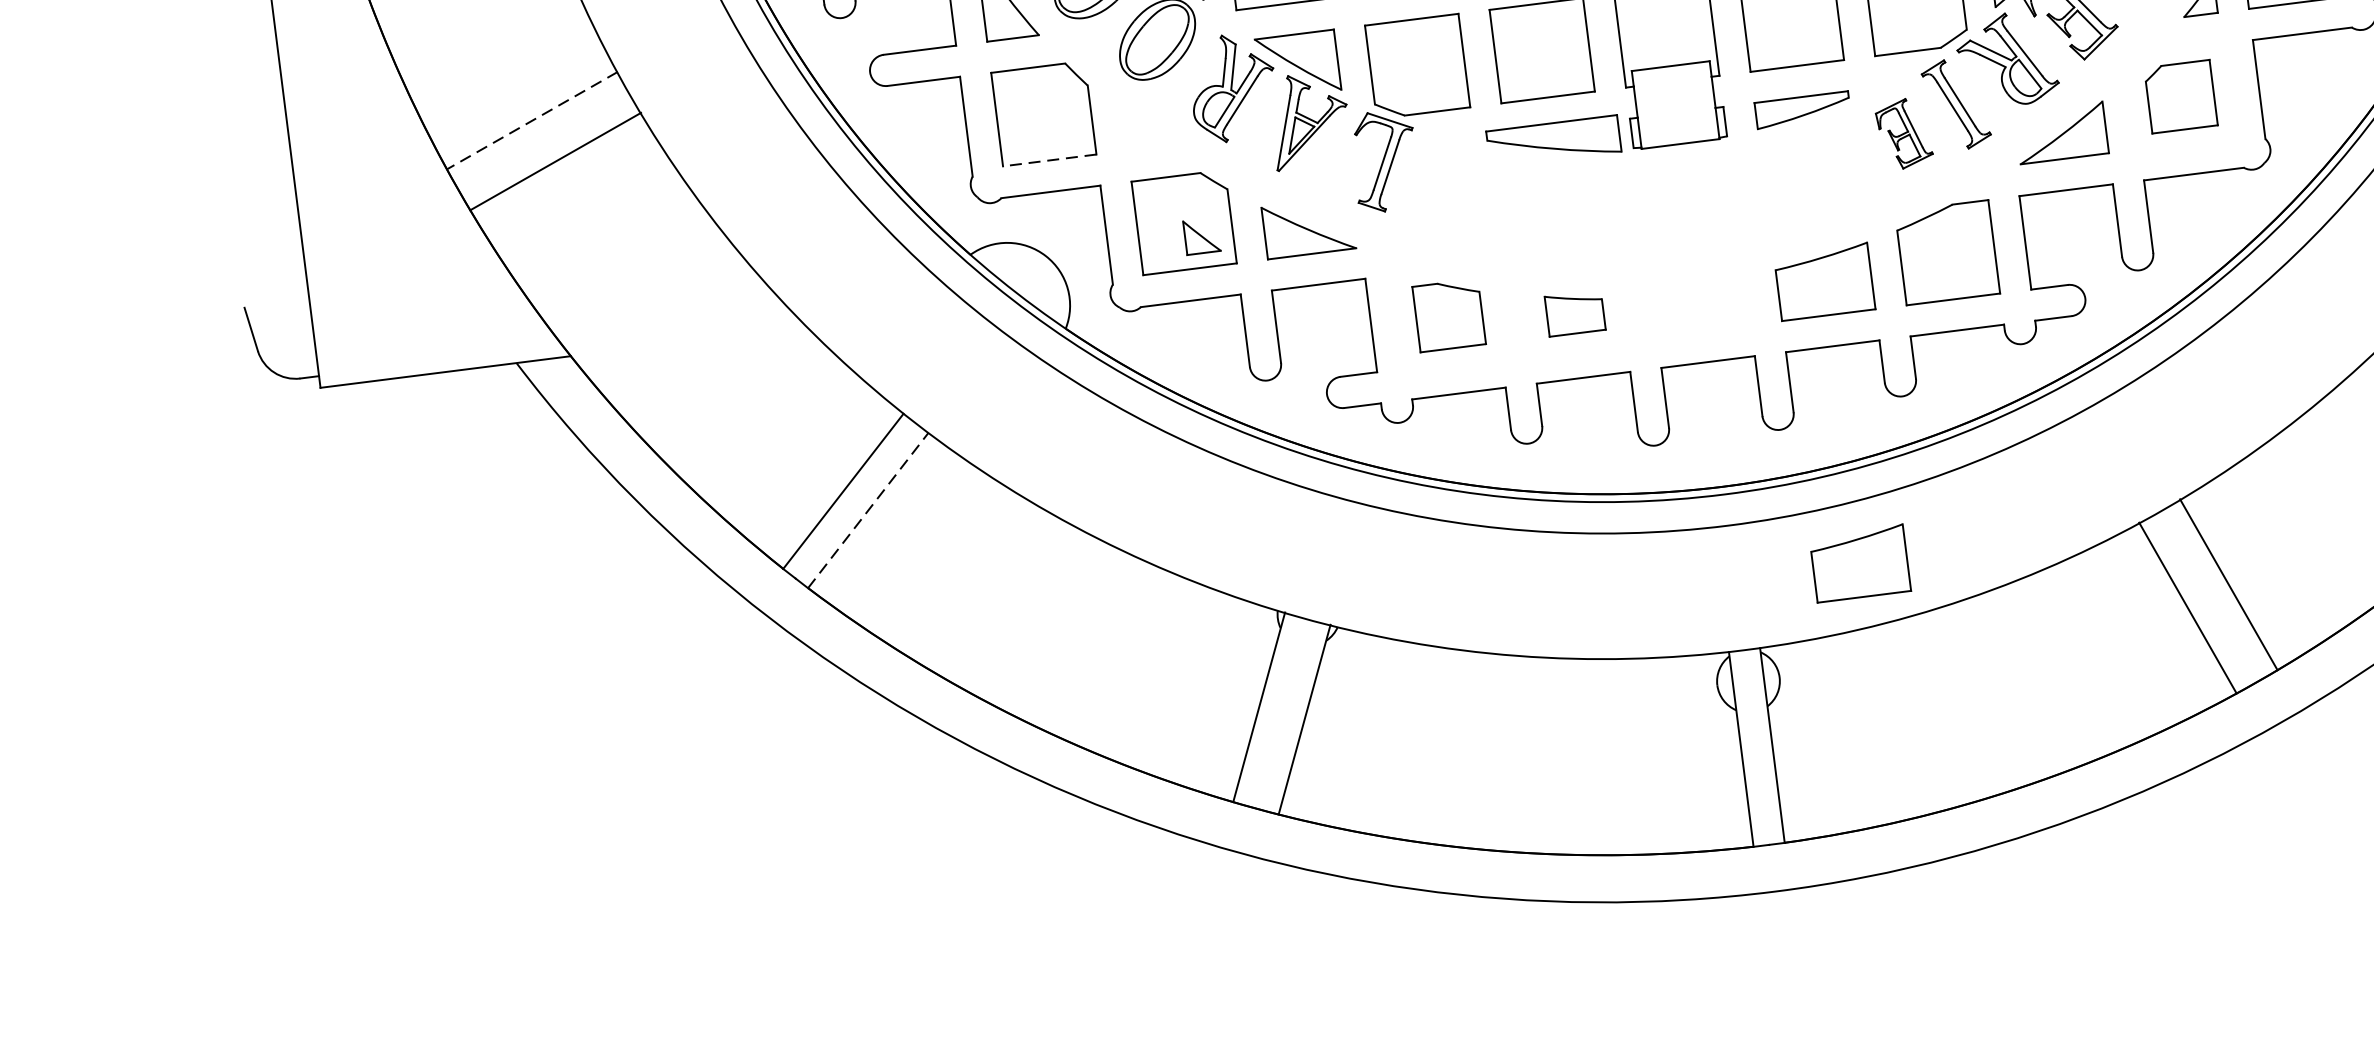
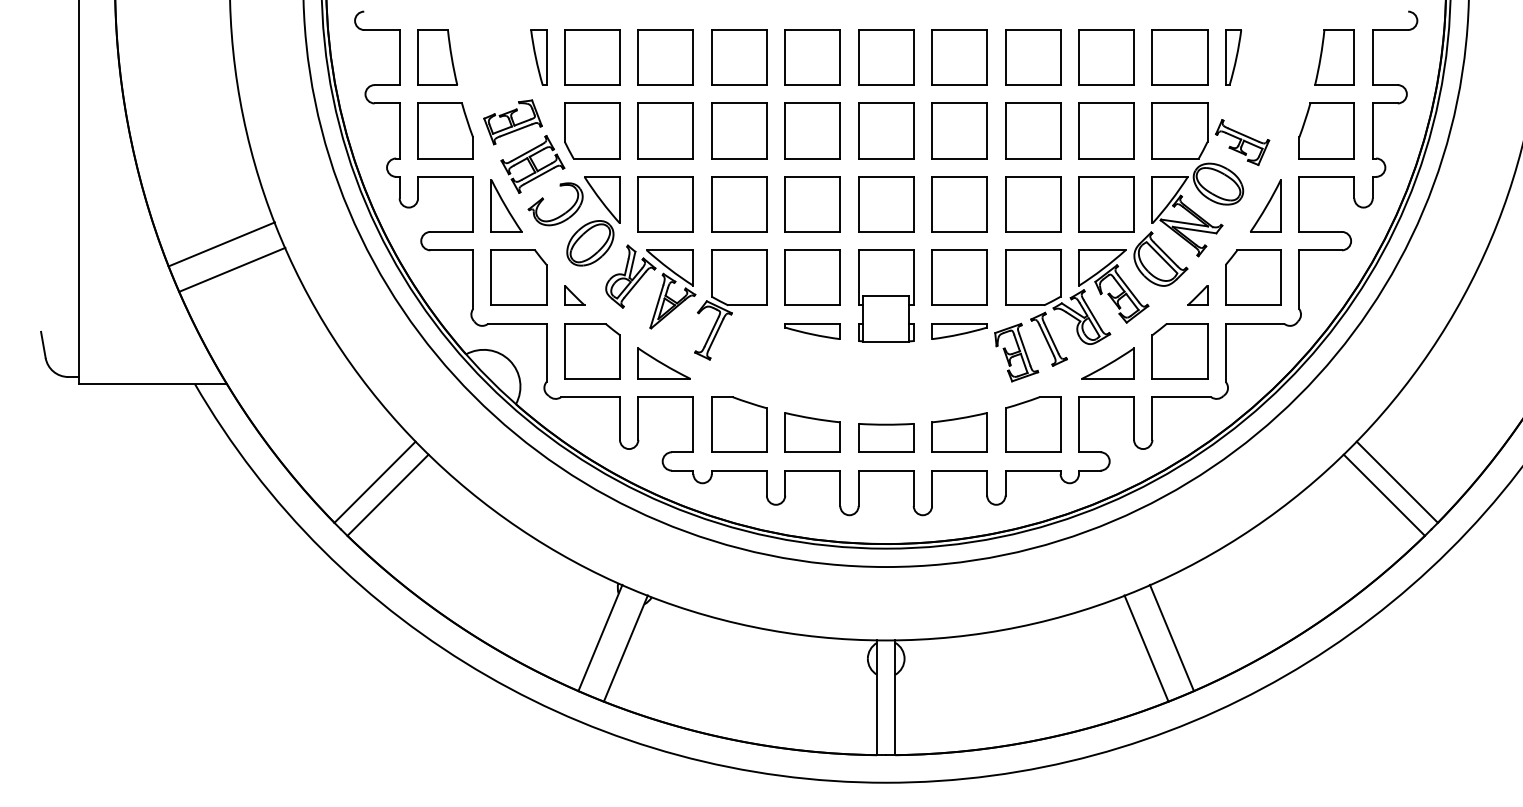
part: (2180, 97) -> (1179, 351), size x1.43
line: (531, 120) -> (221, 244), dashed -> solid
part: (1903, 133) -> (1016, 352), size x1.43
part: (1553, 141) -> (812, 331), size x0.71
line: (1050, 160) -> (519, 305), dashed -> solid
part: (1201, 236) -> (574, 295), moved
part: (1701, 305) -> (886, 437), added
part: (1574, 313) -> (812, 432), size x1.67
part: (1449, 315) -> (739, 424), size x1.43
line: (868, 509) -> (388, 494), dashed -> solid
part: (1859, 563) -> (959, 598), removed

